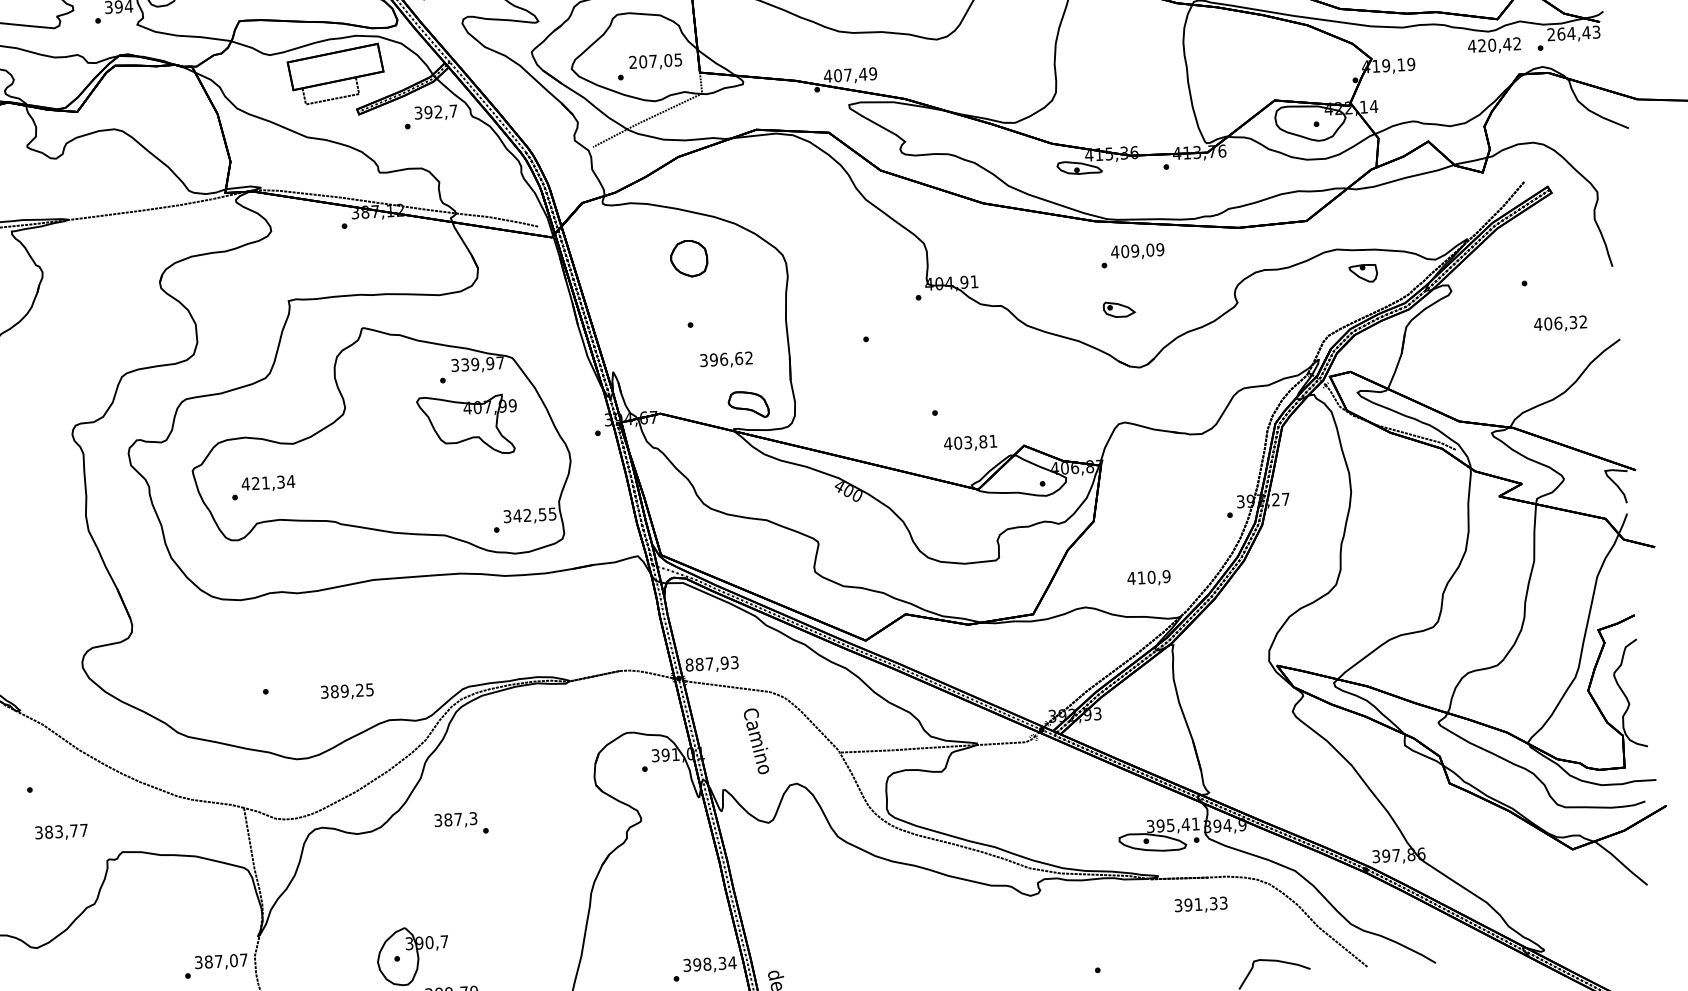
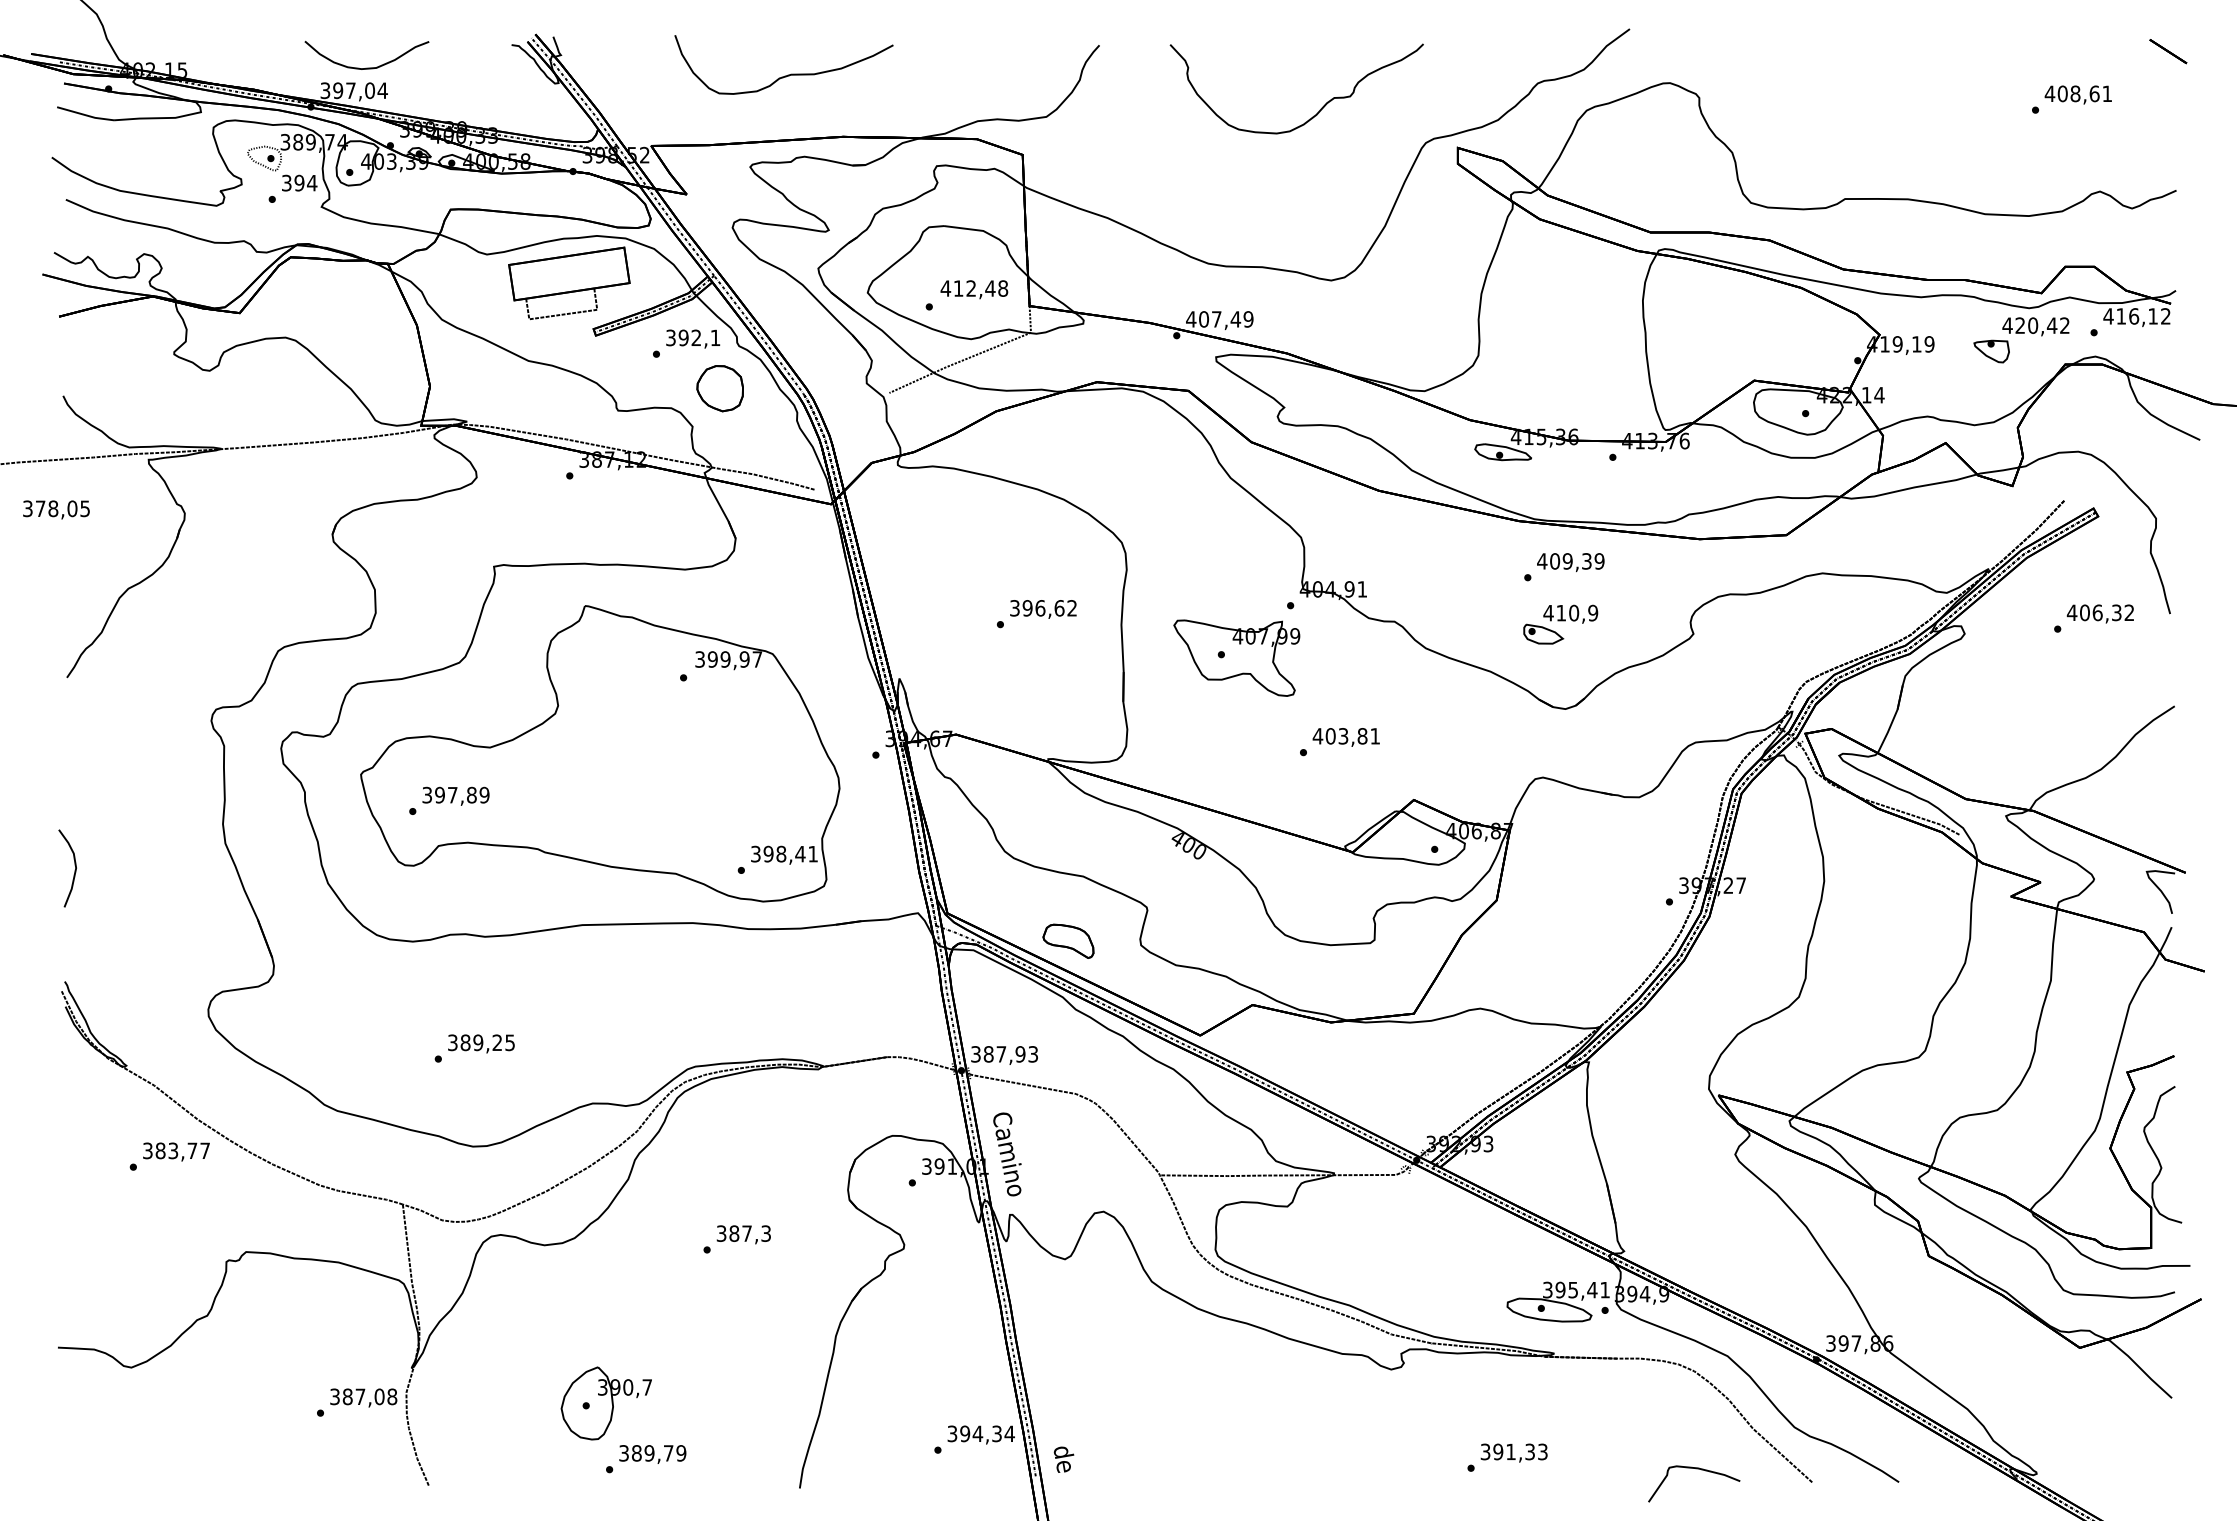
text: (1573, 33) -> (2136, 316), 264,43 -> 416,12
text: (655, 61) -> (974, 288), 207,05 -> 412,48
text: (453, 110) -> (715, 337), 392,7 -> 392,1
text: (1150, 250) -> (1586, 561), 409,09 -> 409,39
part: (688, 258) -> (719, 388), moved
part: (1363, 273) -> (1991, 351), moved
text: (1559, 323) -> (2099, 613), moved
text: (726, 360) -> (1043, 609), moved
text: (464, 364) -> (712, 659), 339,97 -> 399,97
part: (748, 404) -> (1068, 940), moved
part: (467, 424) -> (1236, 657), moved
text: (969, 443) -> (1345, 737), moved
text: (268, 482) -> (455, 794), 421,34 -> 397,89
text: (534, 514) -> (790, 853), 342,55 -> 398,41
text: (1148, 577) -> (1570, 613), moved
text: (689, 665) -> (975, 1054), 887,93 -> 387,93
text: (347, 691) -> (481, 1043), moved
text: (756, 741) -> (1007, 1154), moved
text: (455, 820) -> (743, 1234), moved
text: (61, 832) -> (176, 1151), moved
text: (1200, 904) -> (1513, 1452), moved
text: (244, 959) -> (392, 1396), 387,07 -> 387,08
text: (706, 963) -> (977, 1433), 398,34 -> 394,34

